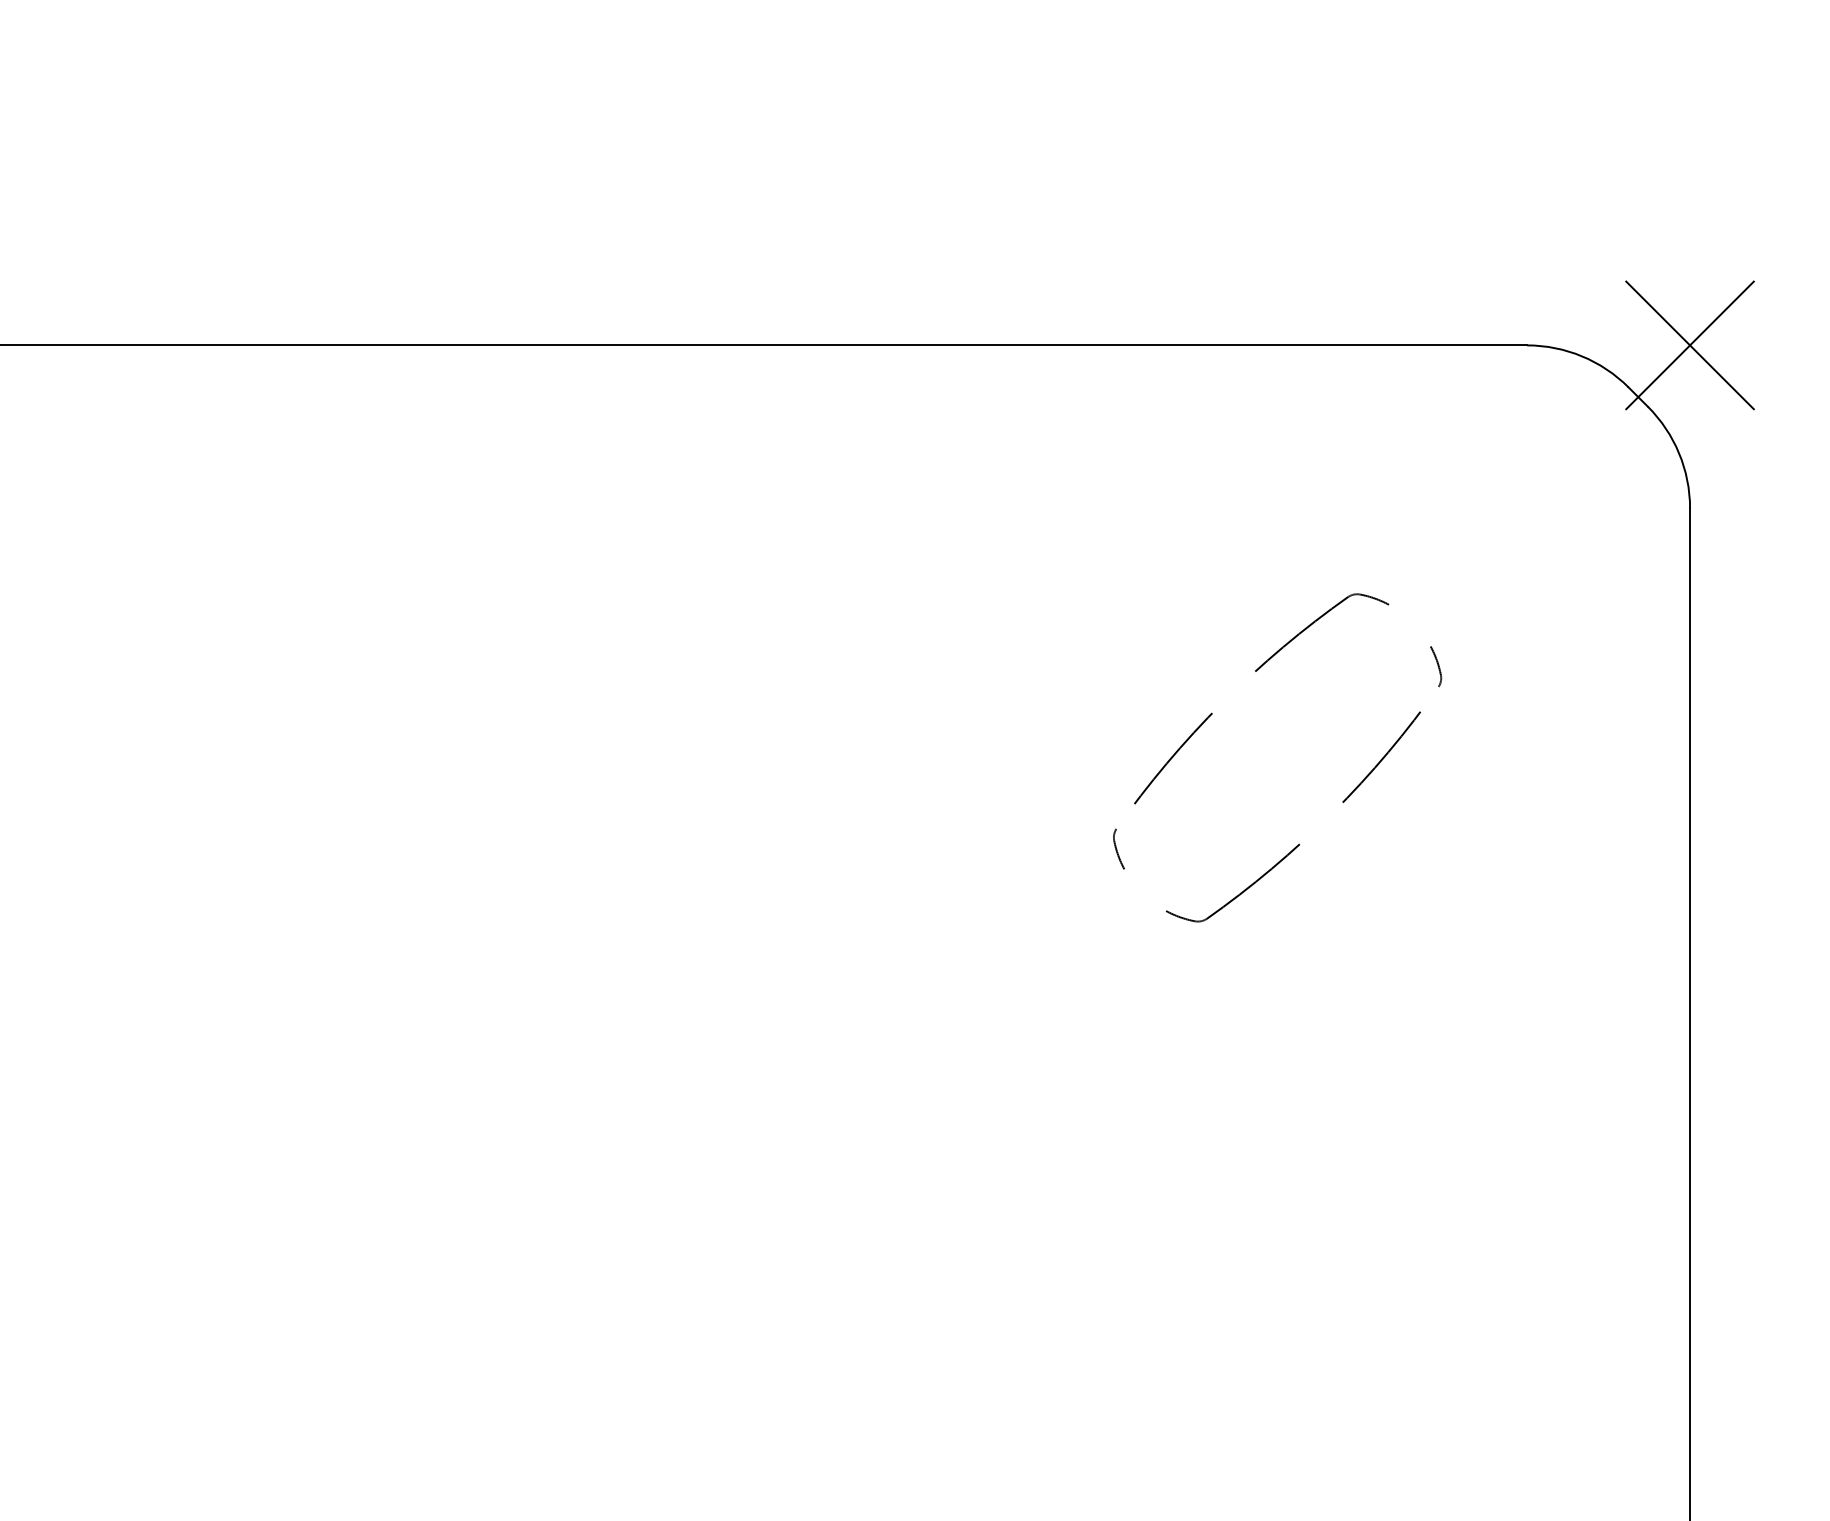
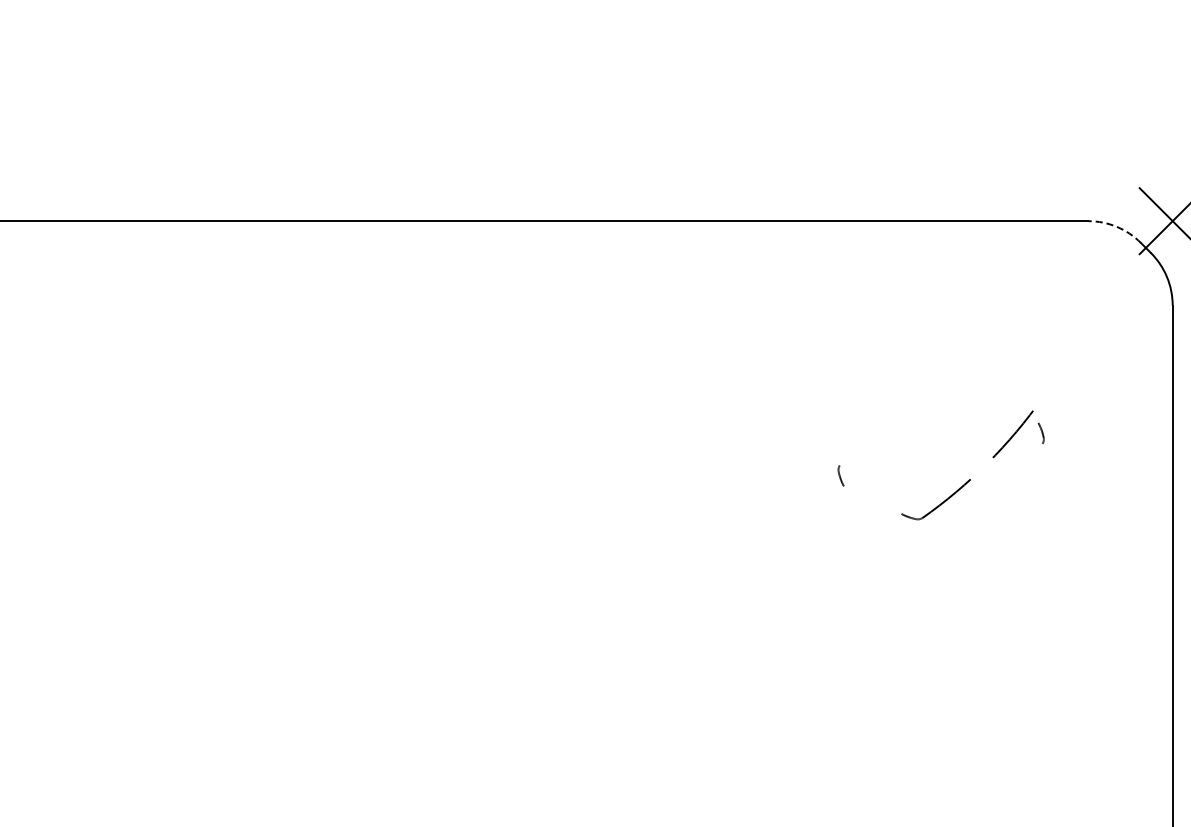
arc: (1581, 355) -> (1116, 226), solid -> dashed
part: (1434, 666) -> (1040, 433), moved
part: (1256, 672) -> (948, 390), removed
part: (1117, 848) -> (840, 475), moved

